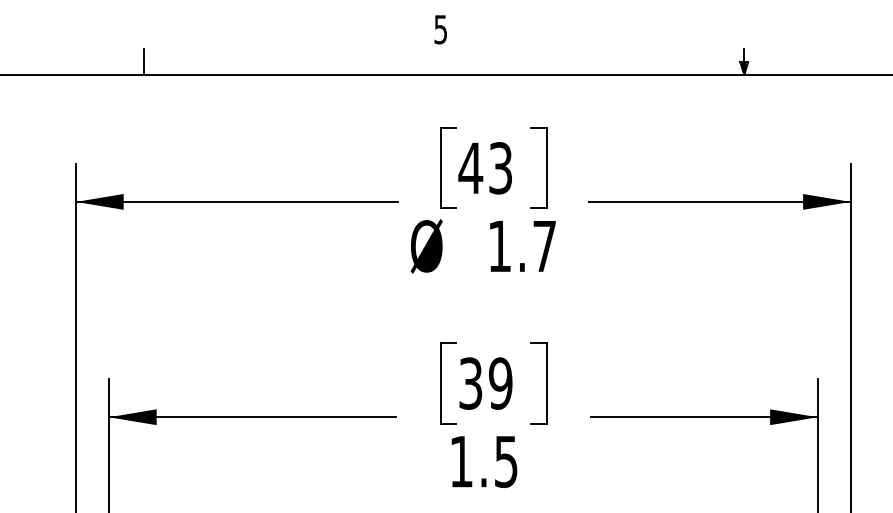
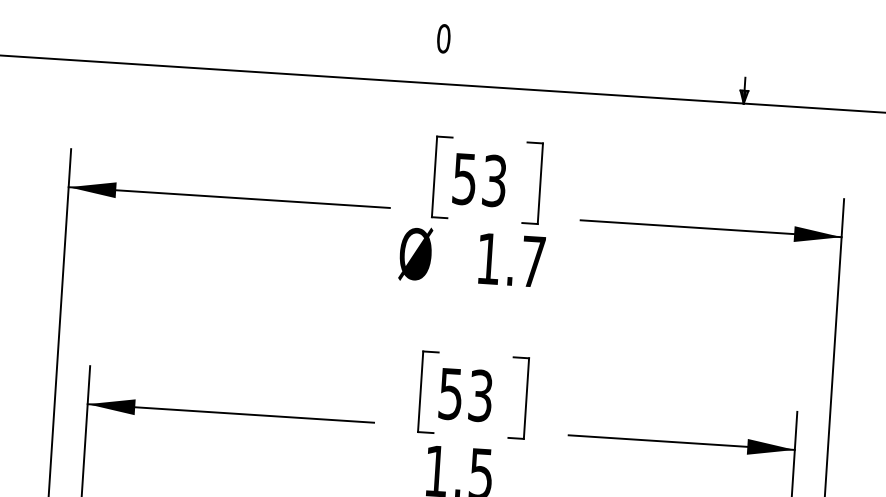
text: (440, 29) -> (443, 38), 5 -> 0
line: (143, 61) -> (145, 51), removed
text: (470, 168) -> (464, 179), 43 -> 53
text: (486, 383) -> (466, 394), 39 -> 53

